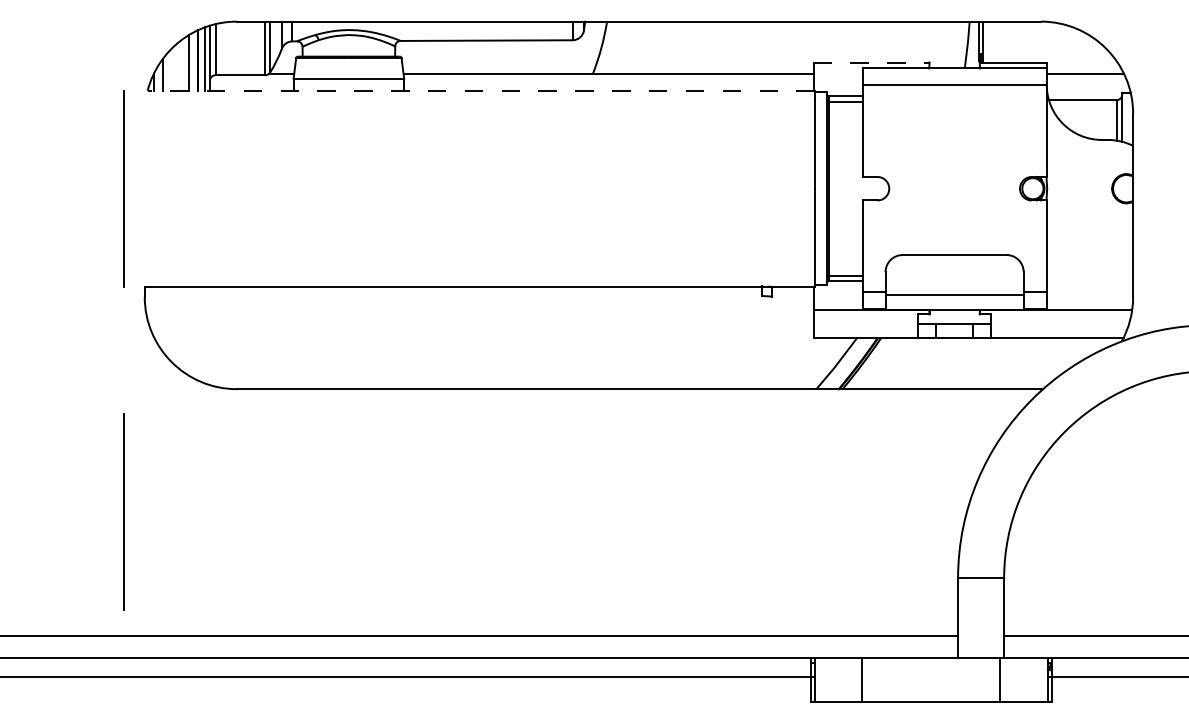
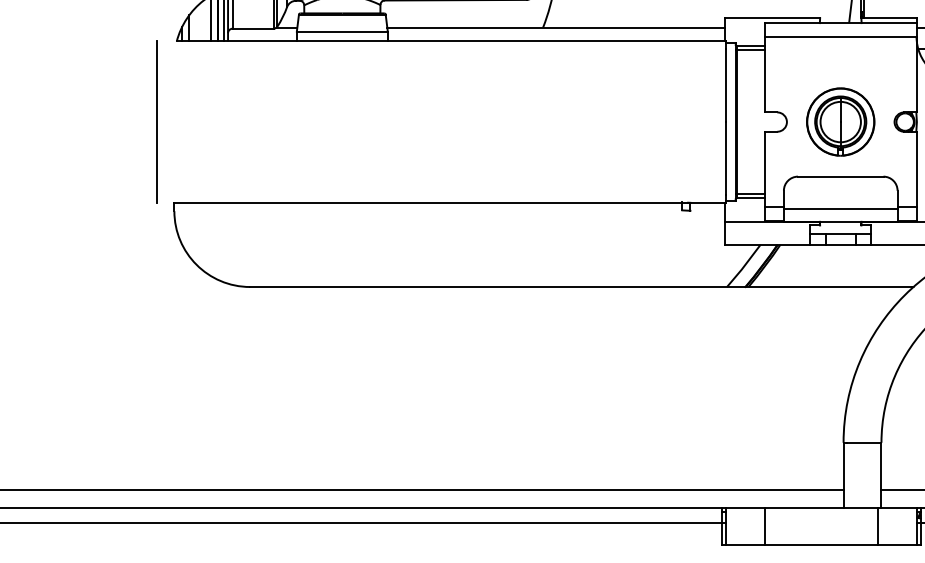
line: (872, 62) -> (773, 18), dashed -> solid
line: (481, 90) -> (451, 41), dashed -> solid
part: (954, 188) -> (840, 121), added
line: (123, 511) -> (156, 387), removed

